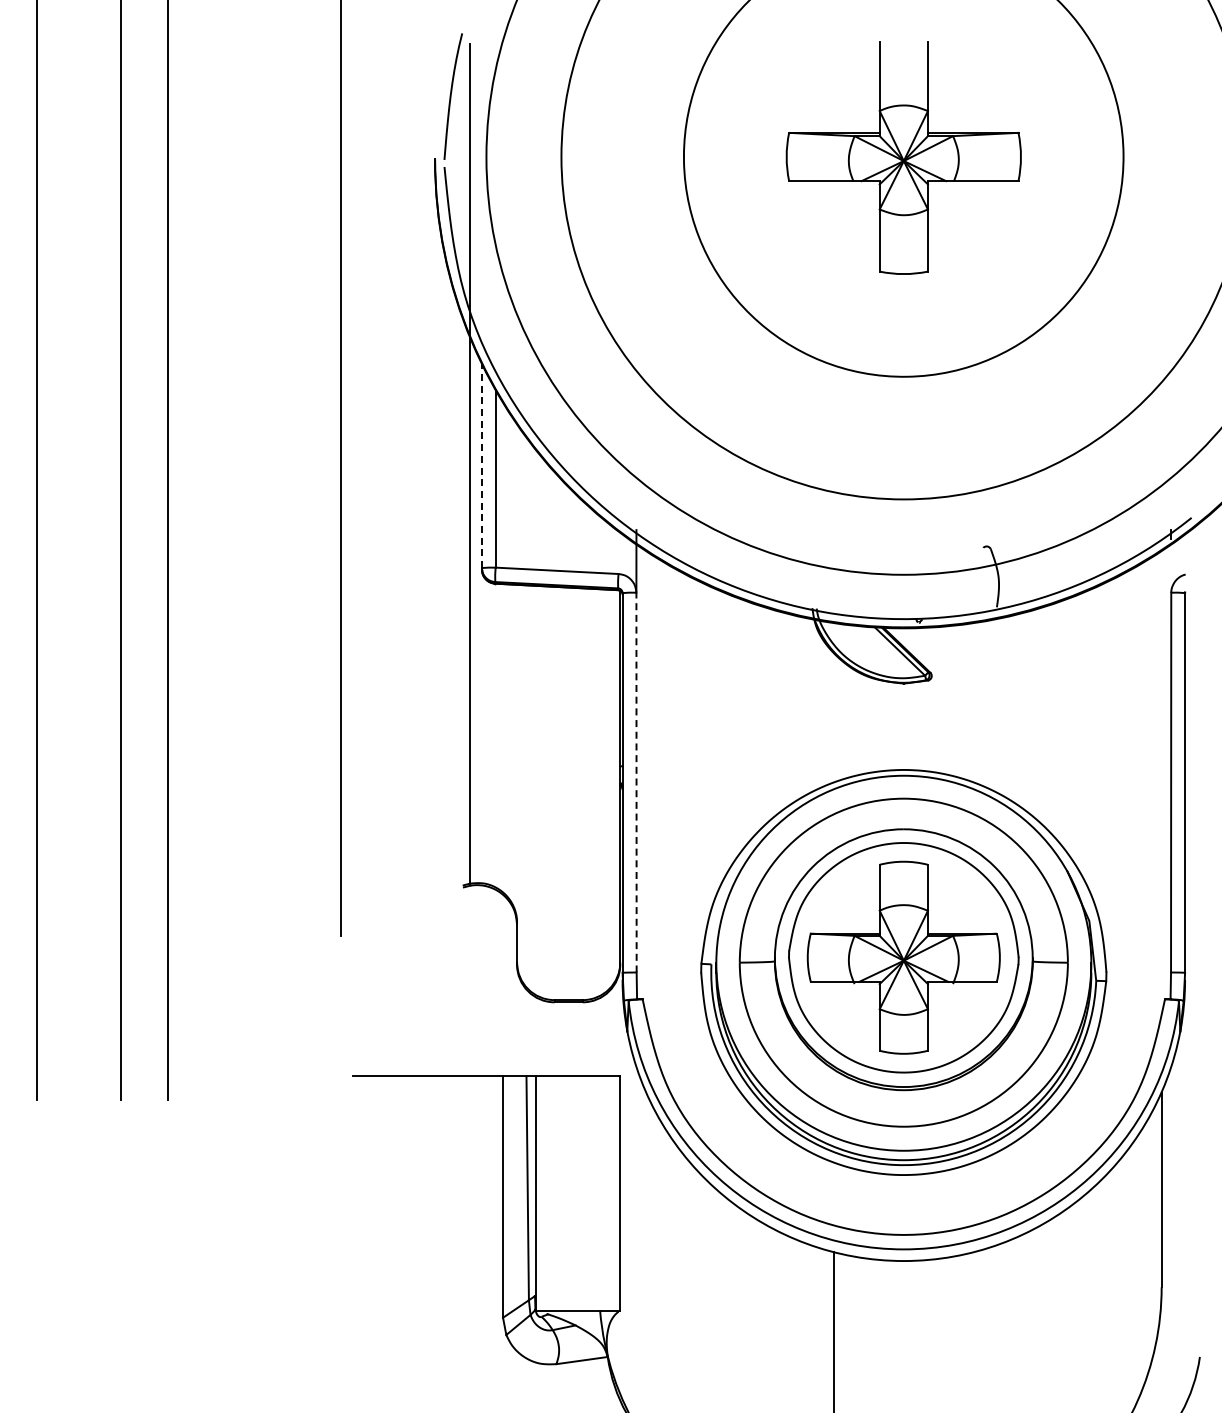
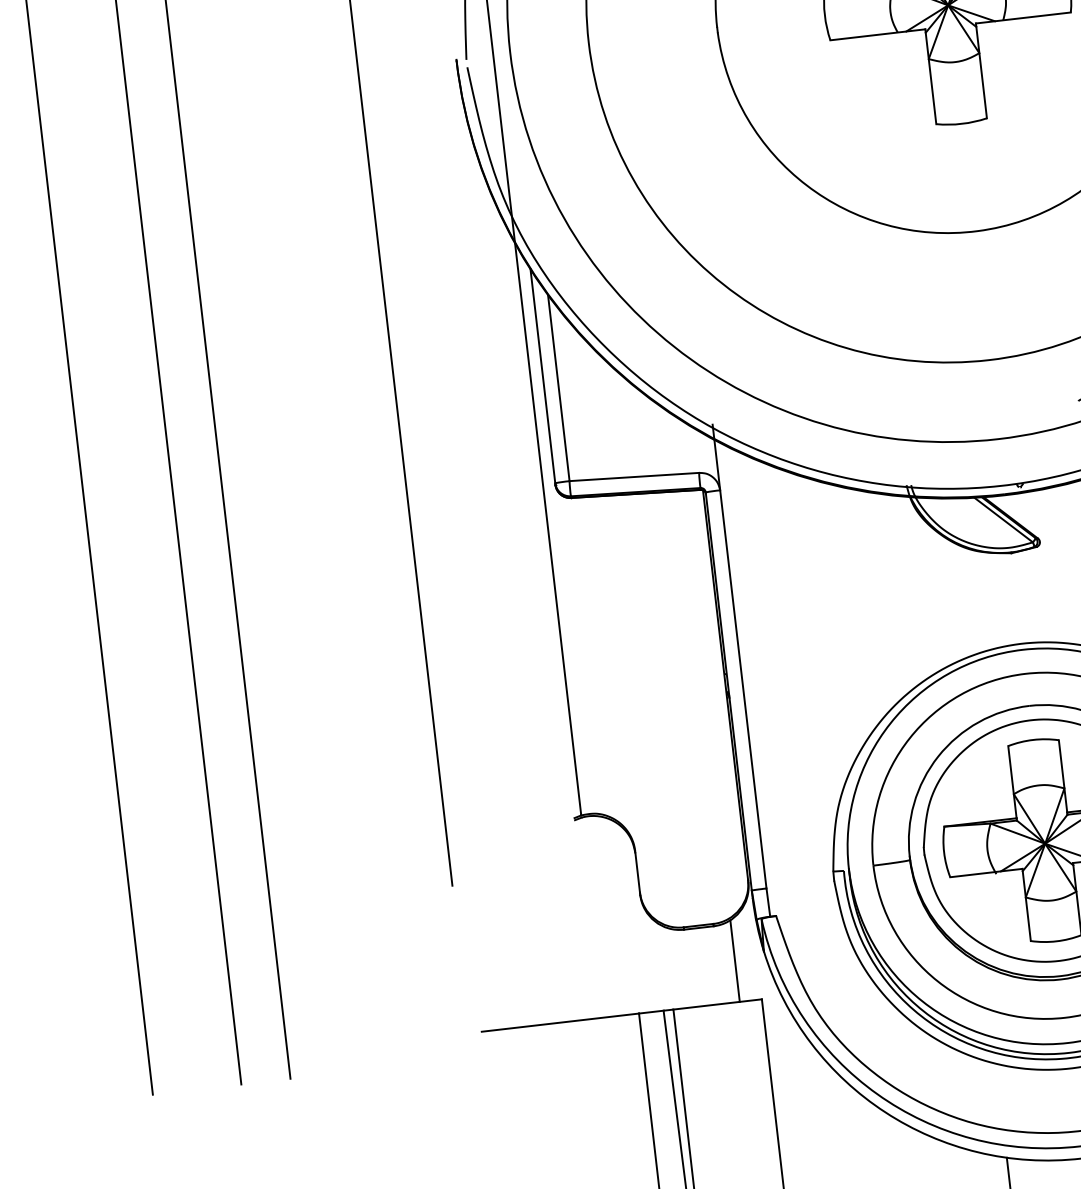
line: (481, 465) -> (542, 375), dashed -> solid
line: (636, 782) -> (743, 689), dashed -> solid
line: (599, 1037) -> (735, 961), added

